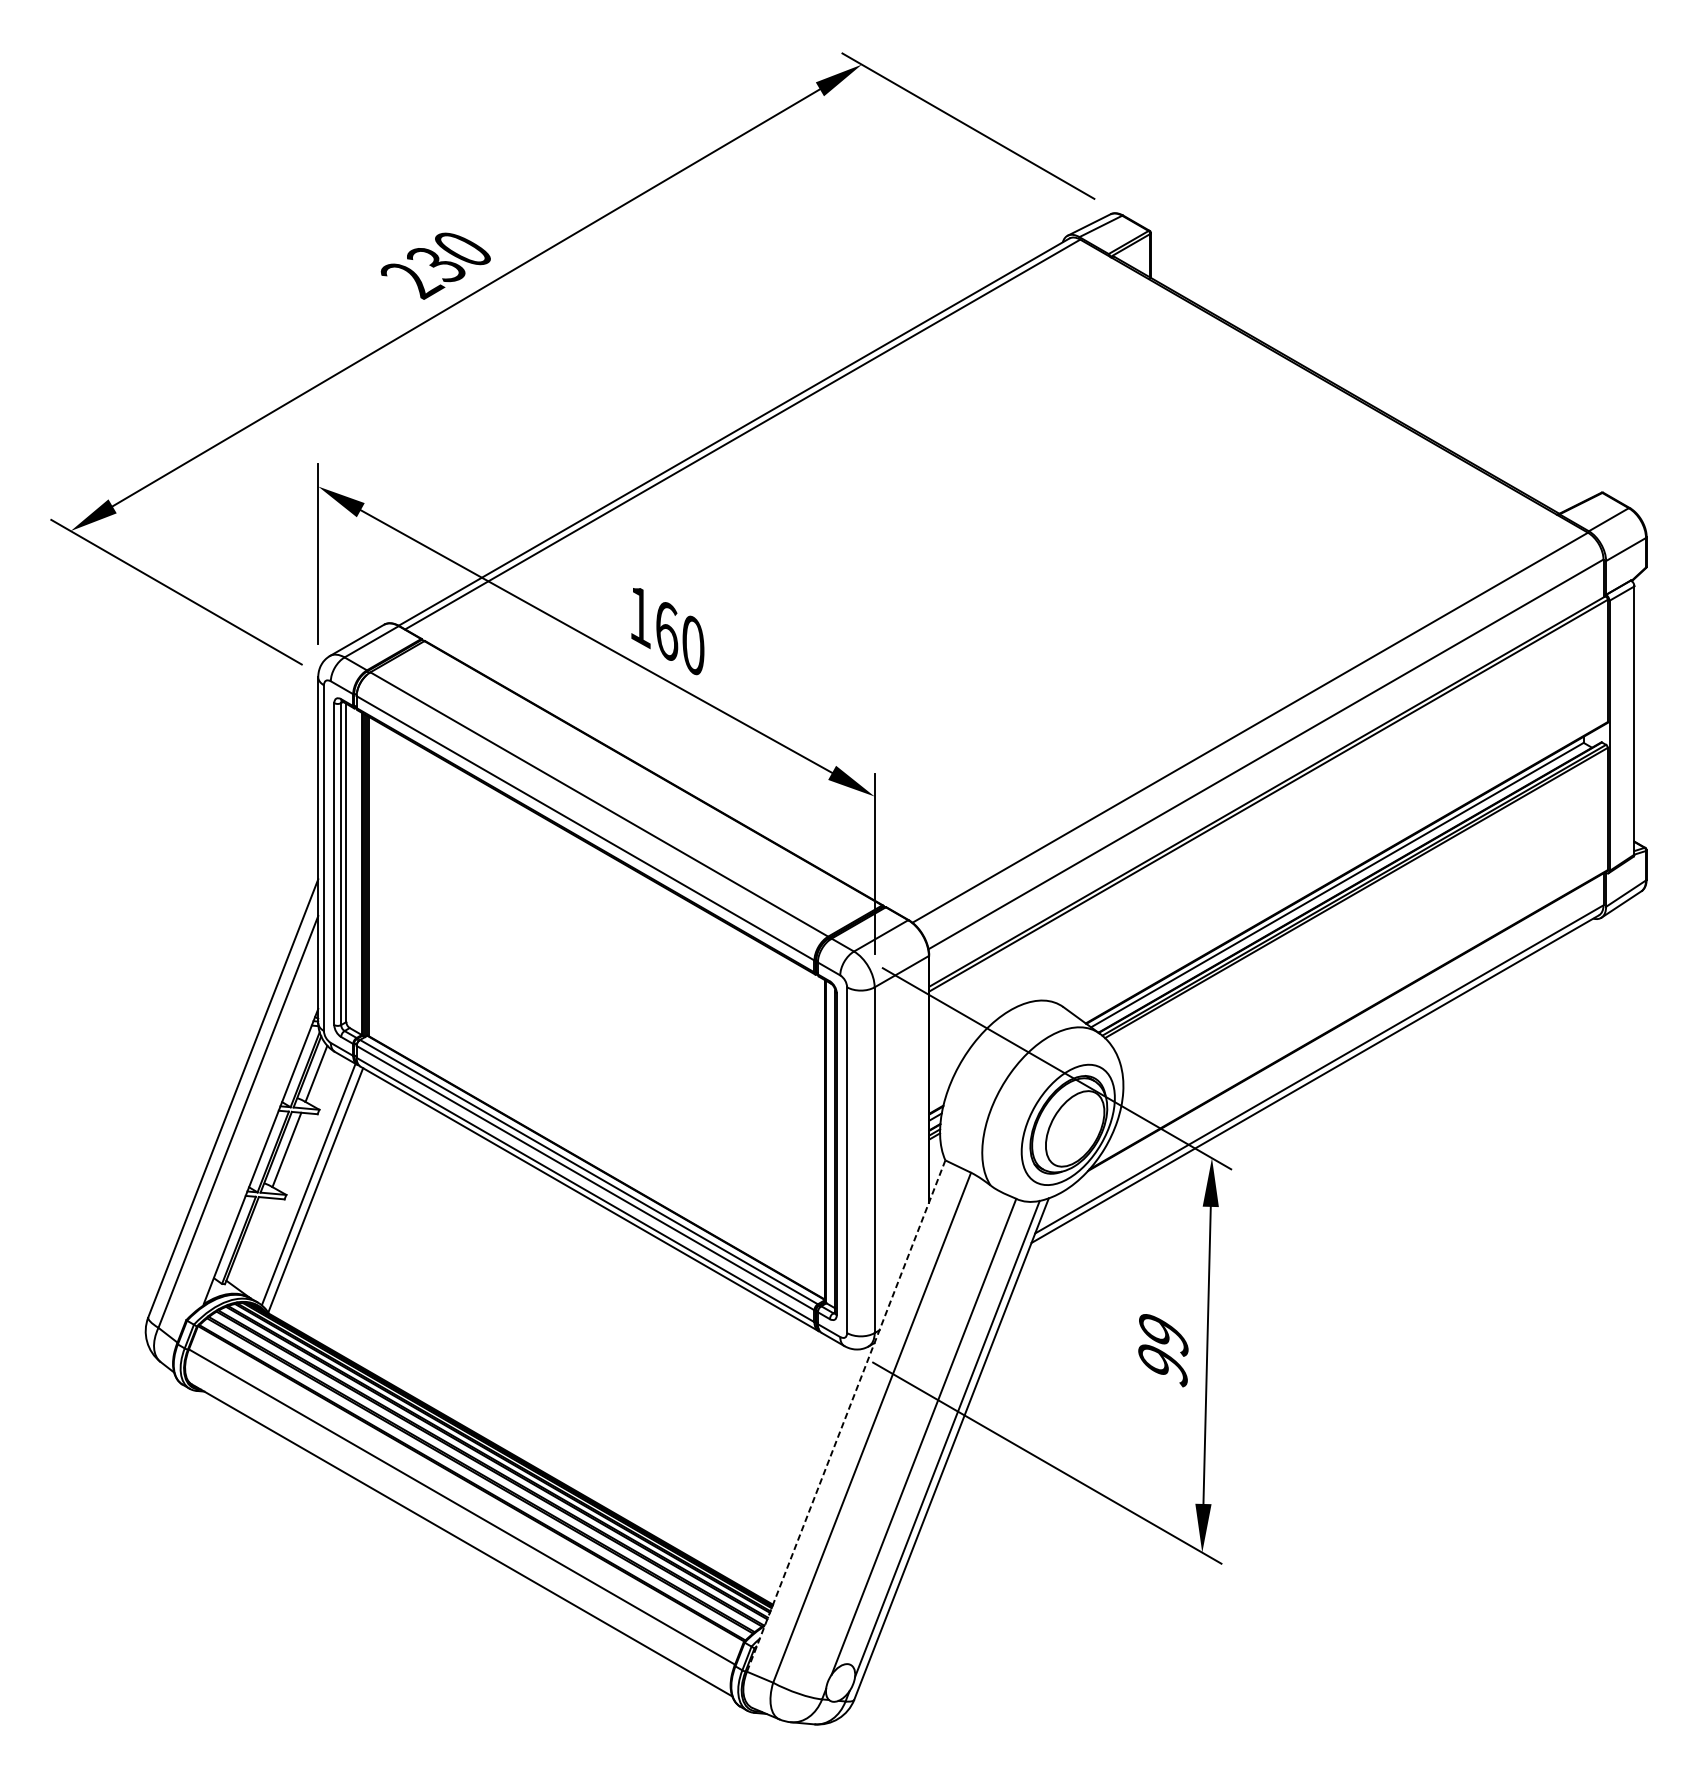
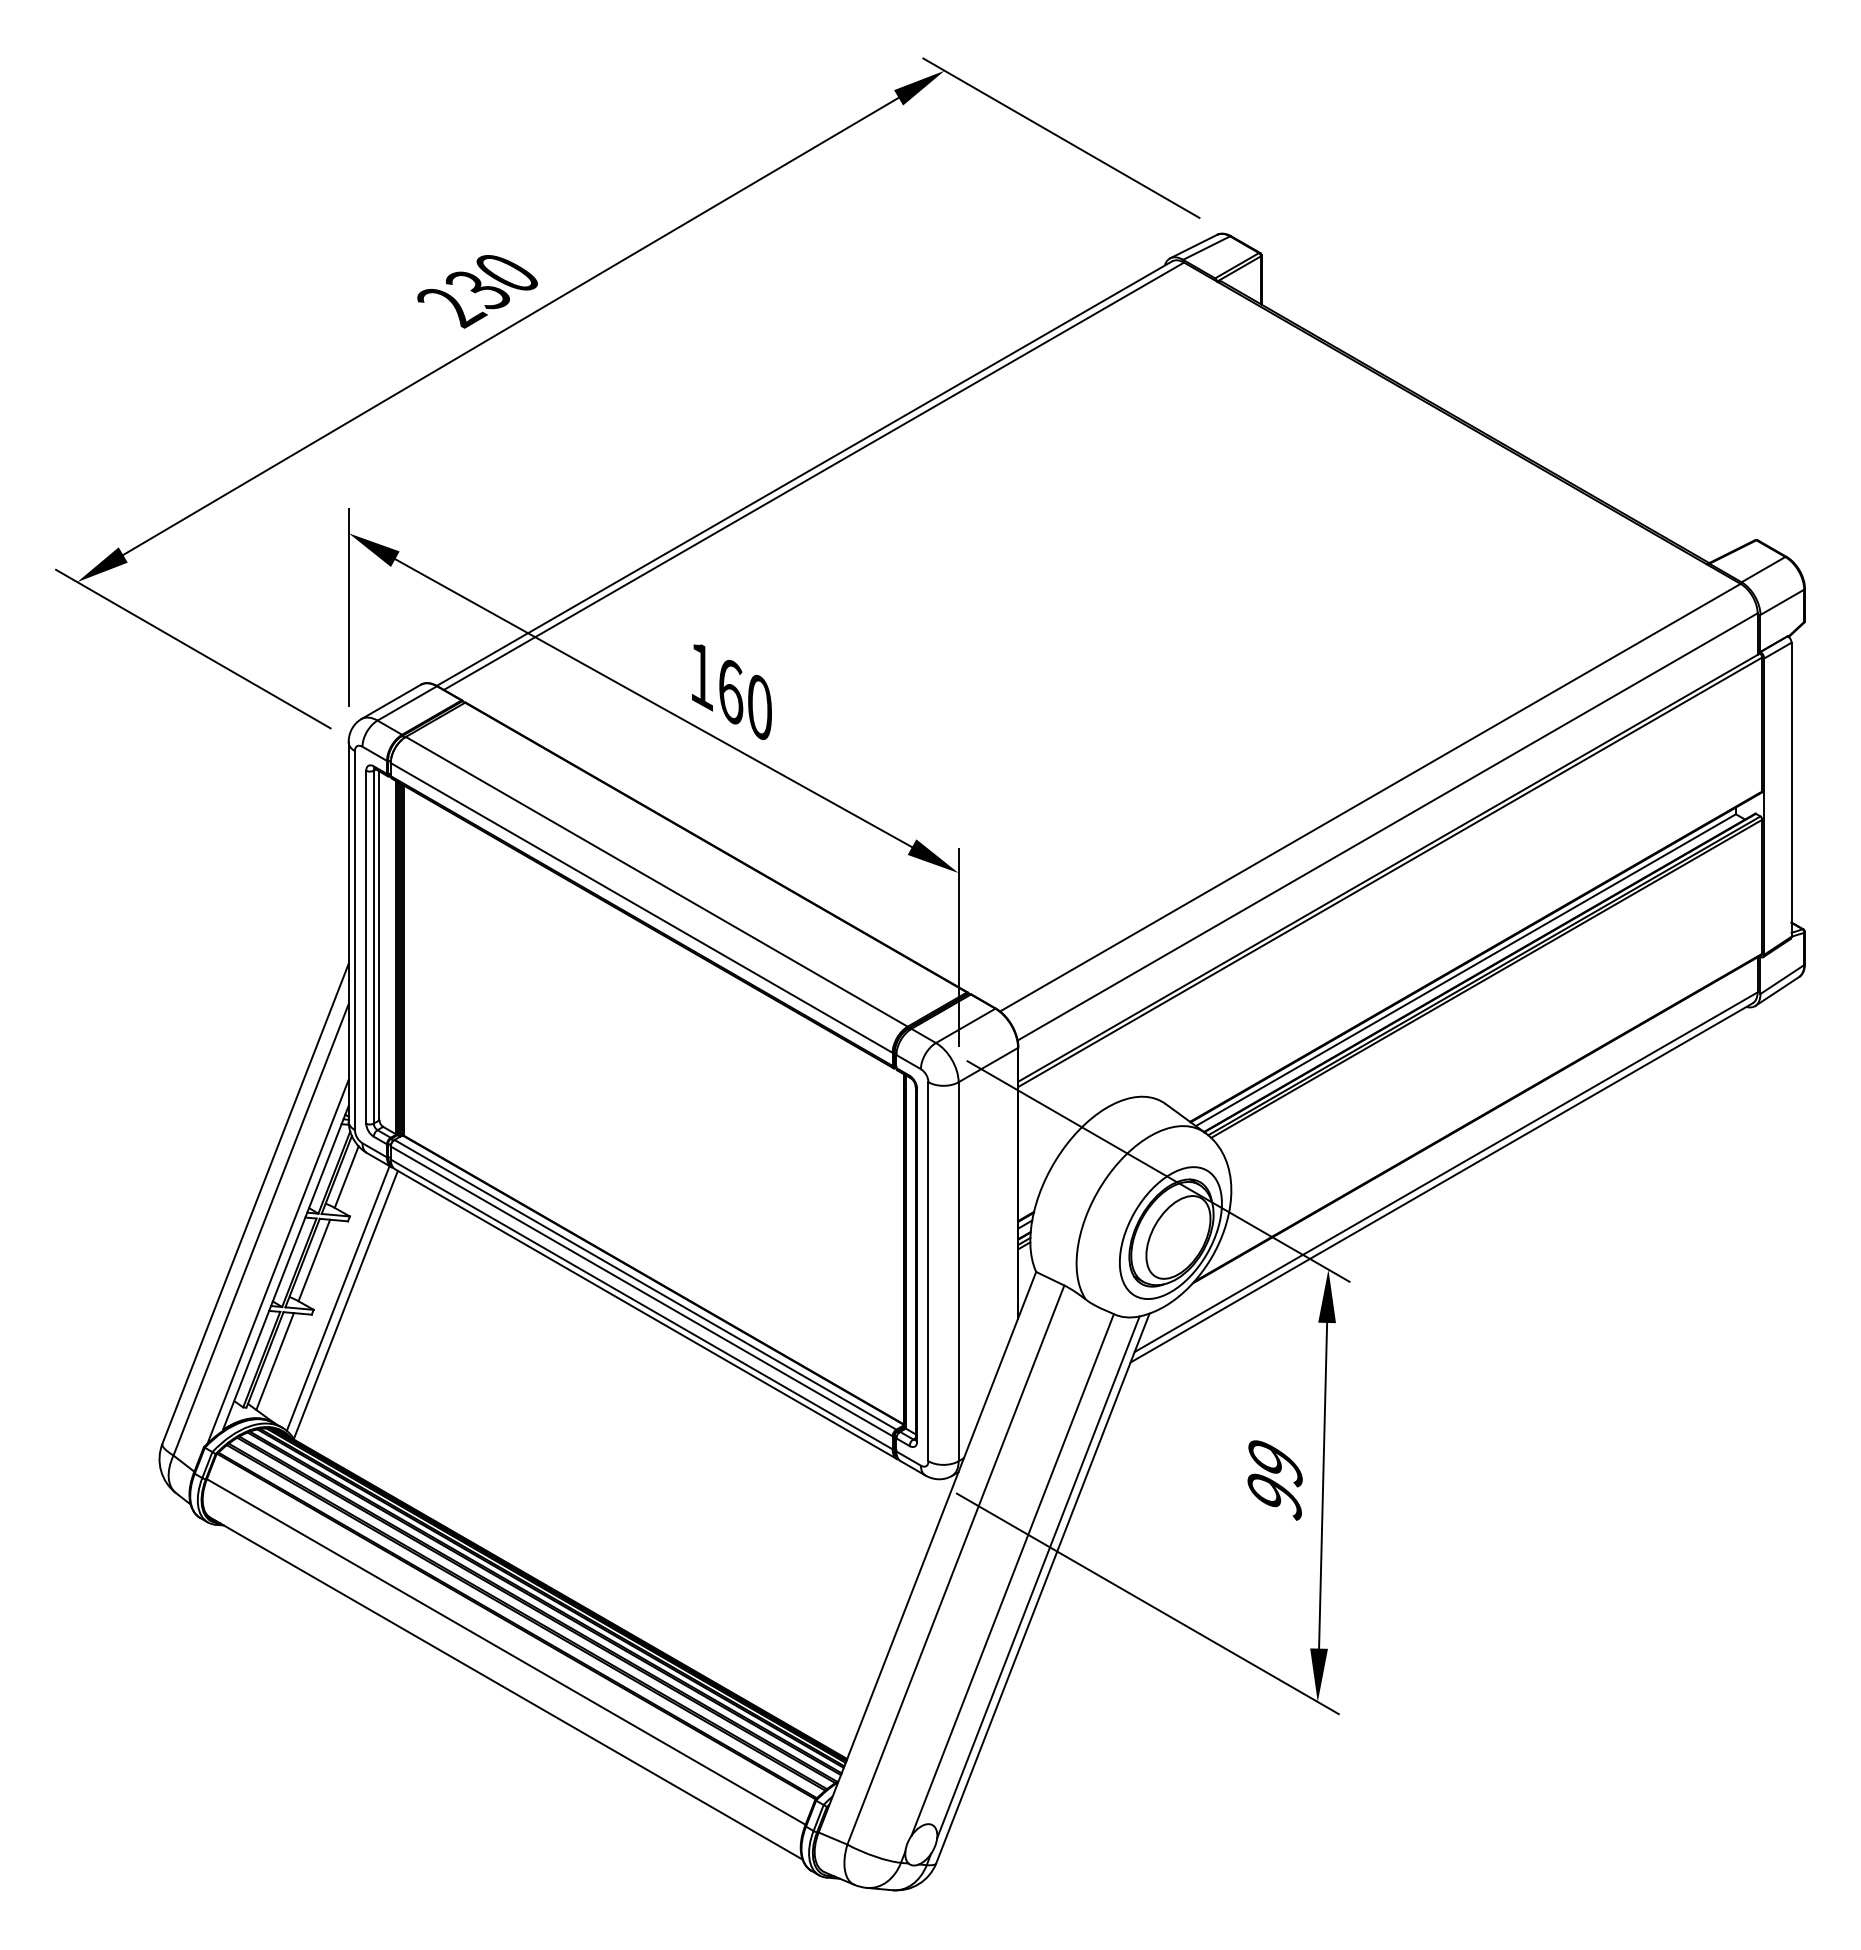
line: (253, 1150) -> (277, 1261), added
line: (250, 1242) -> (274, 1361), added
line: (846, 1416) -> (927, 1552), dashed -> solid

